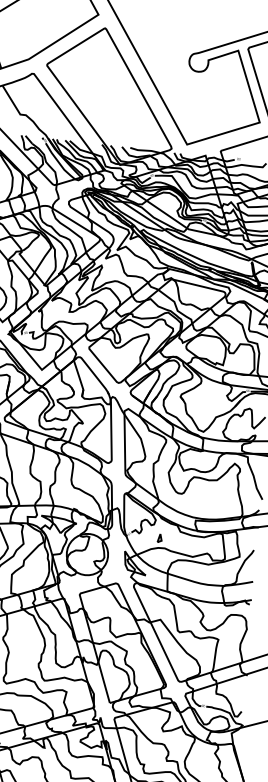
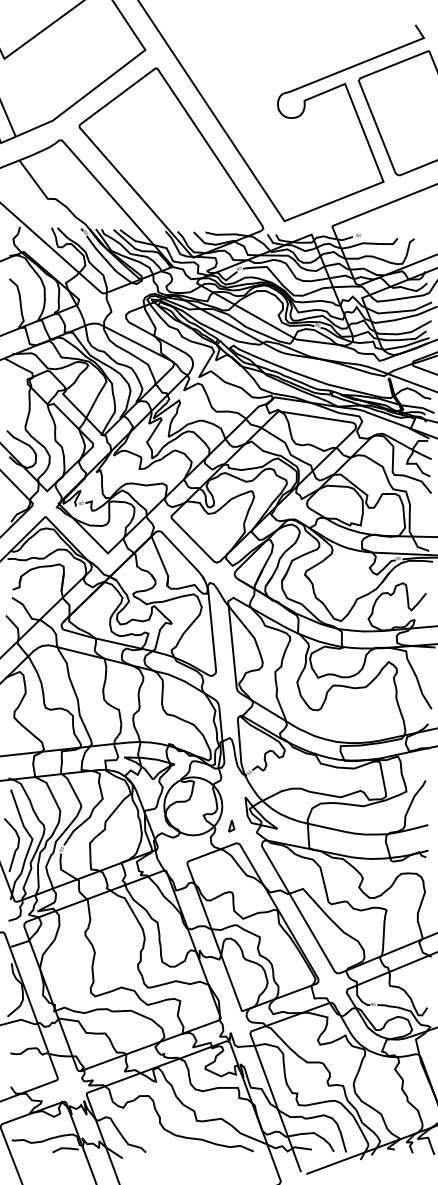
part: (159, 537) -> (231, 825), moved

